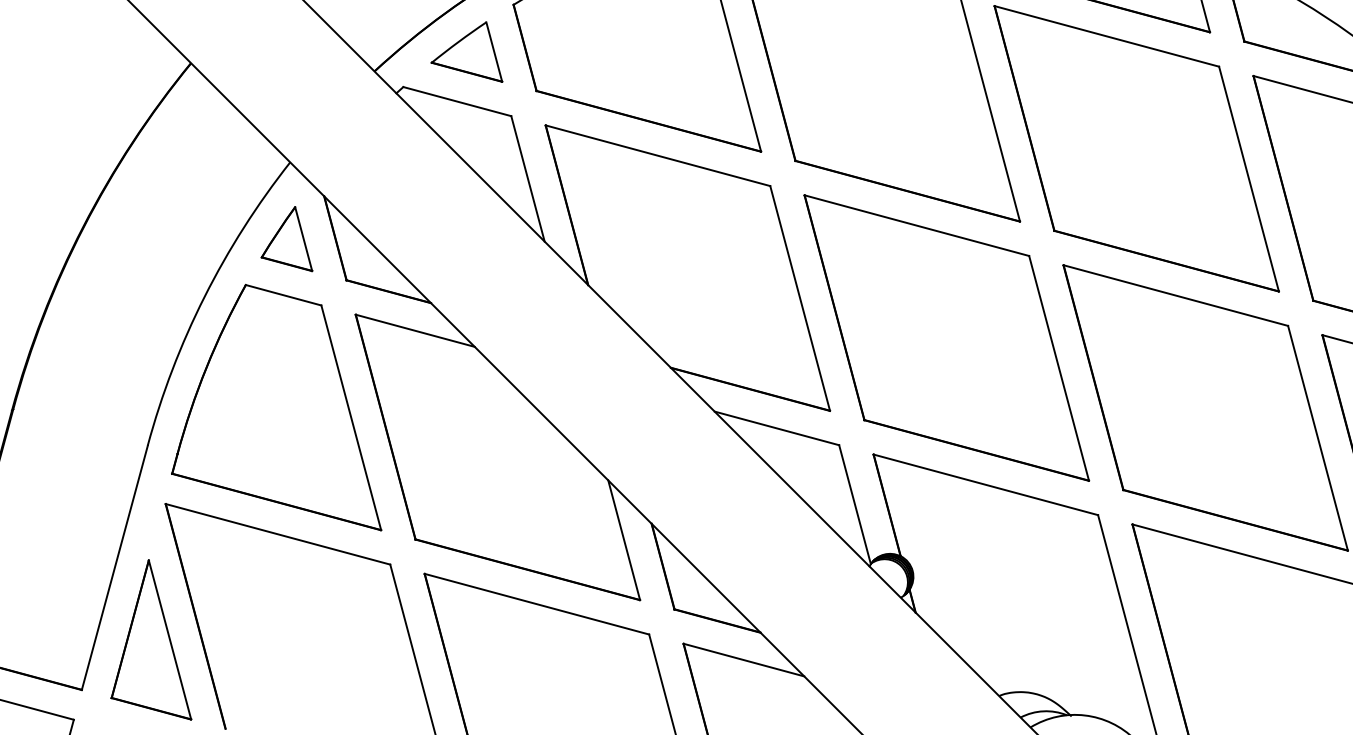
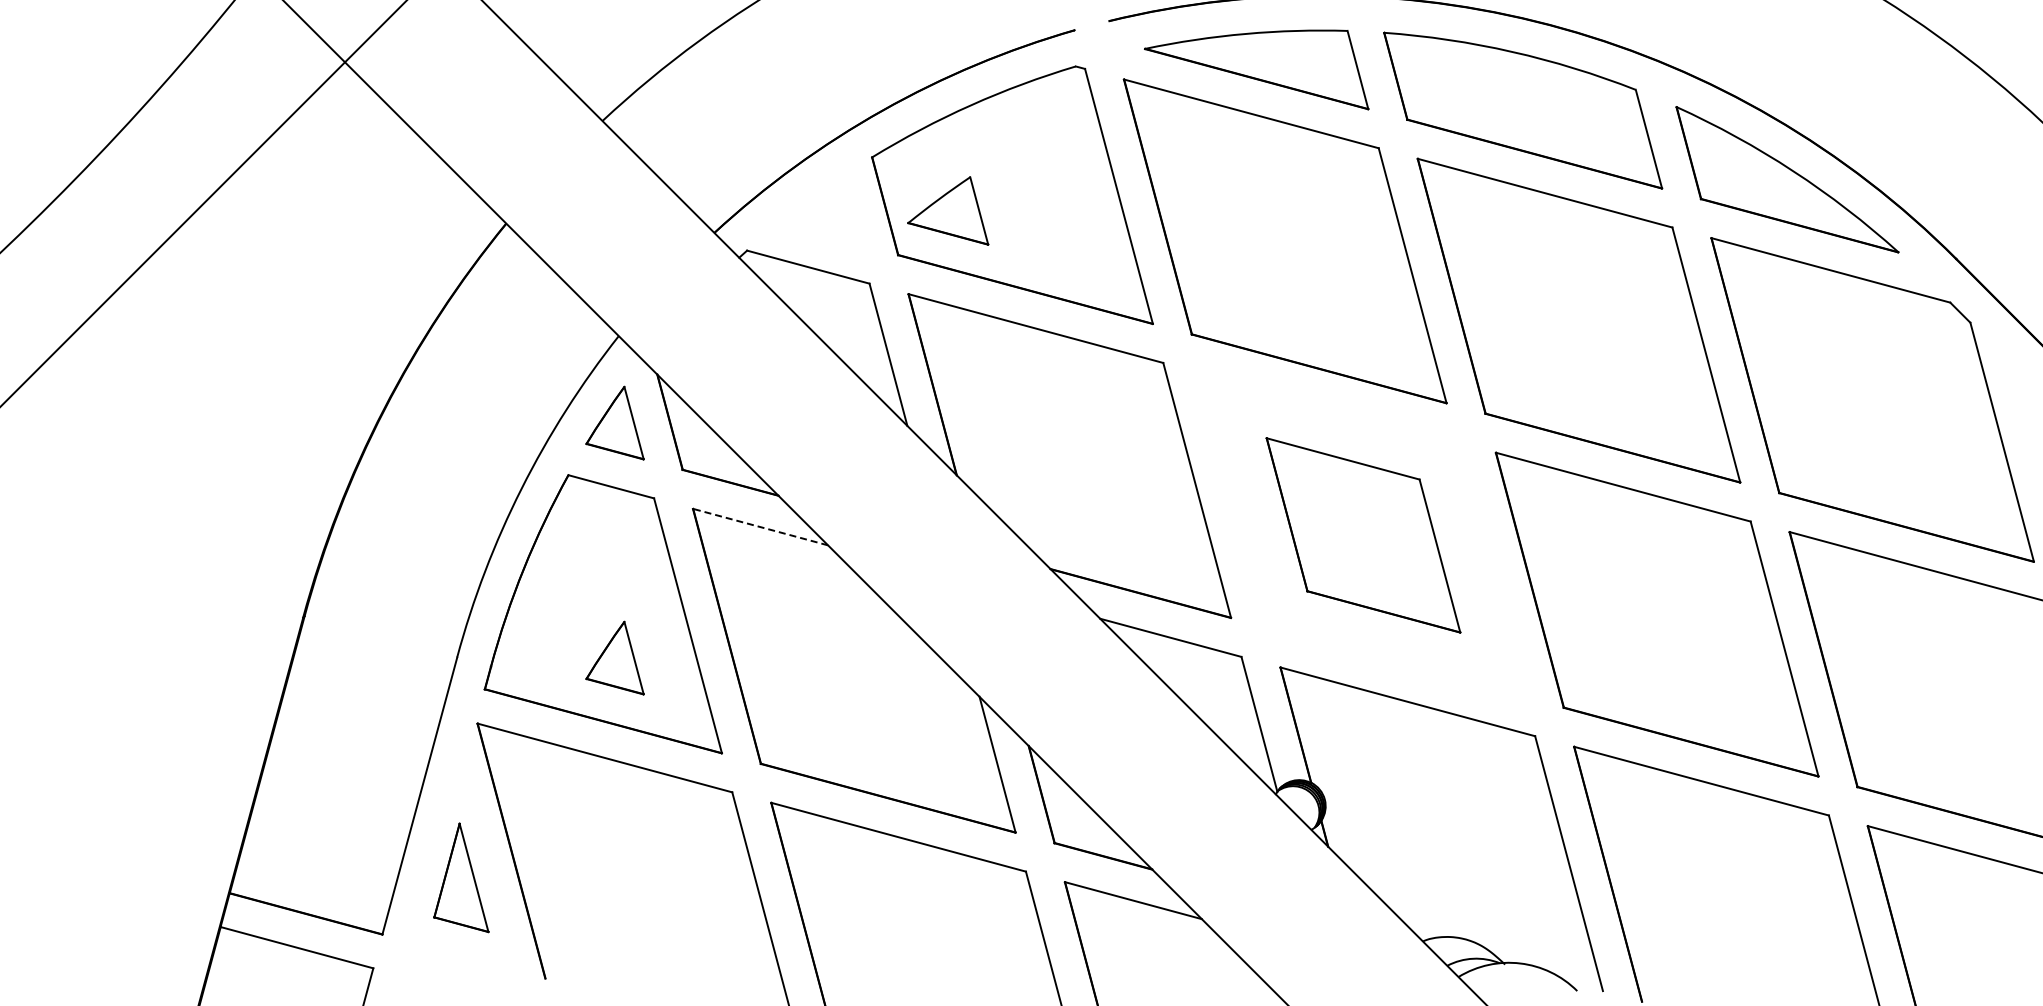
part: (467, 51) -> (948, 210), moved
line: (415, 331) -> (760, 527), solid -> dashed
part: (946, 338) -> (1363, 535), size x0.6
part: (286, 445) -> (614, 657), added
part: (151, 639) -> (461, 877), size x0.6

